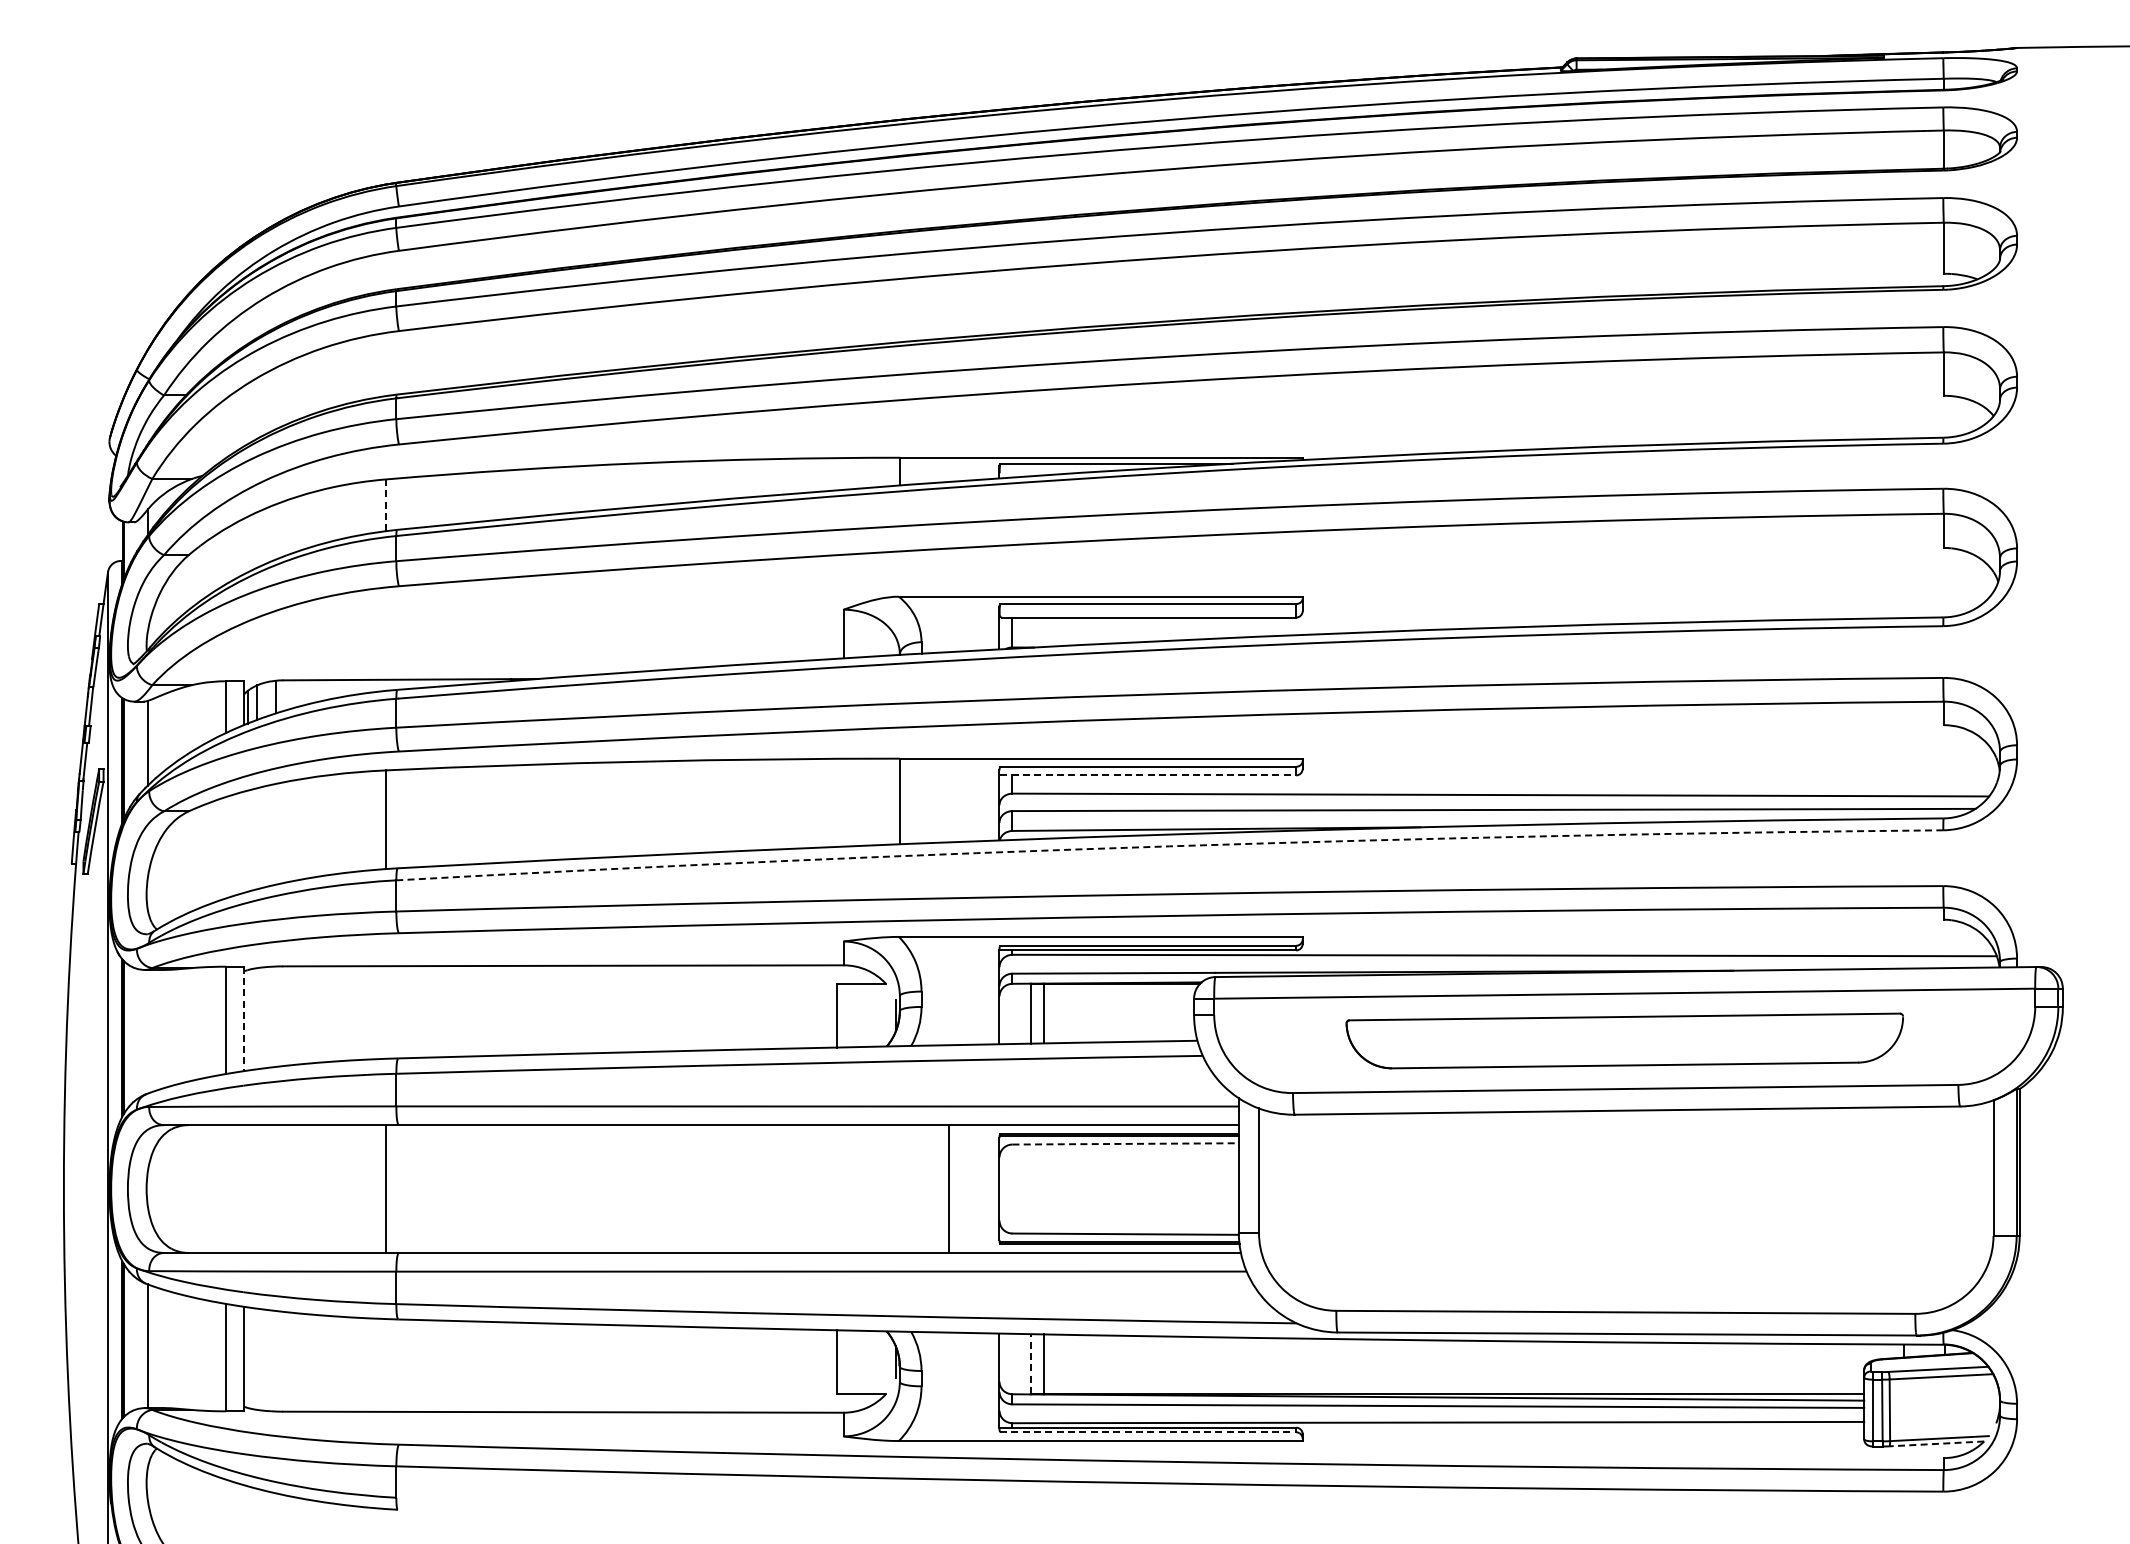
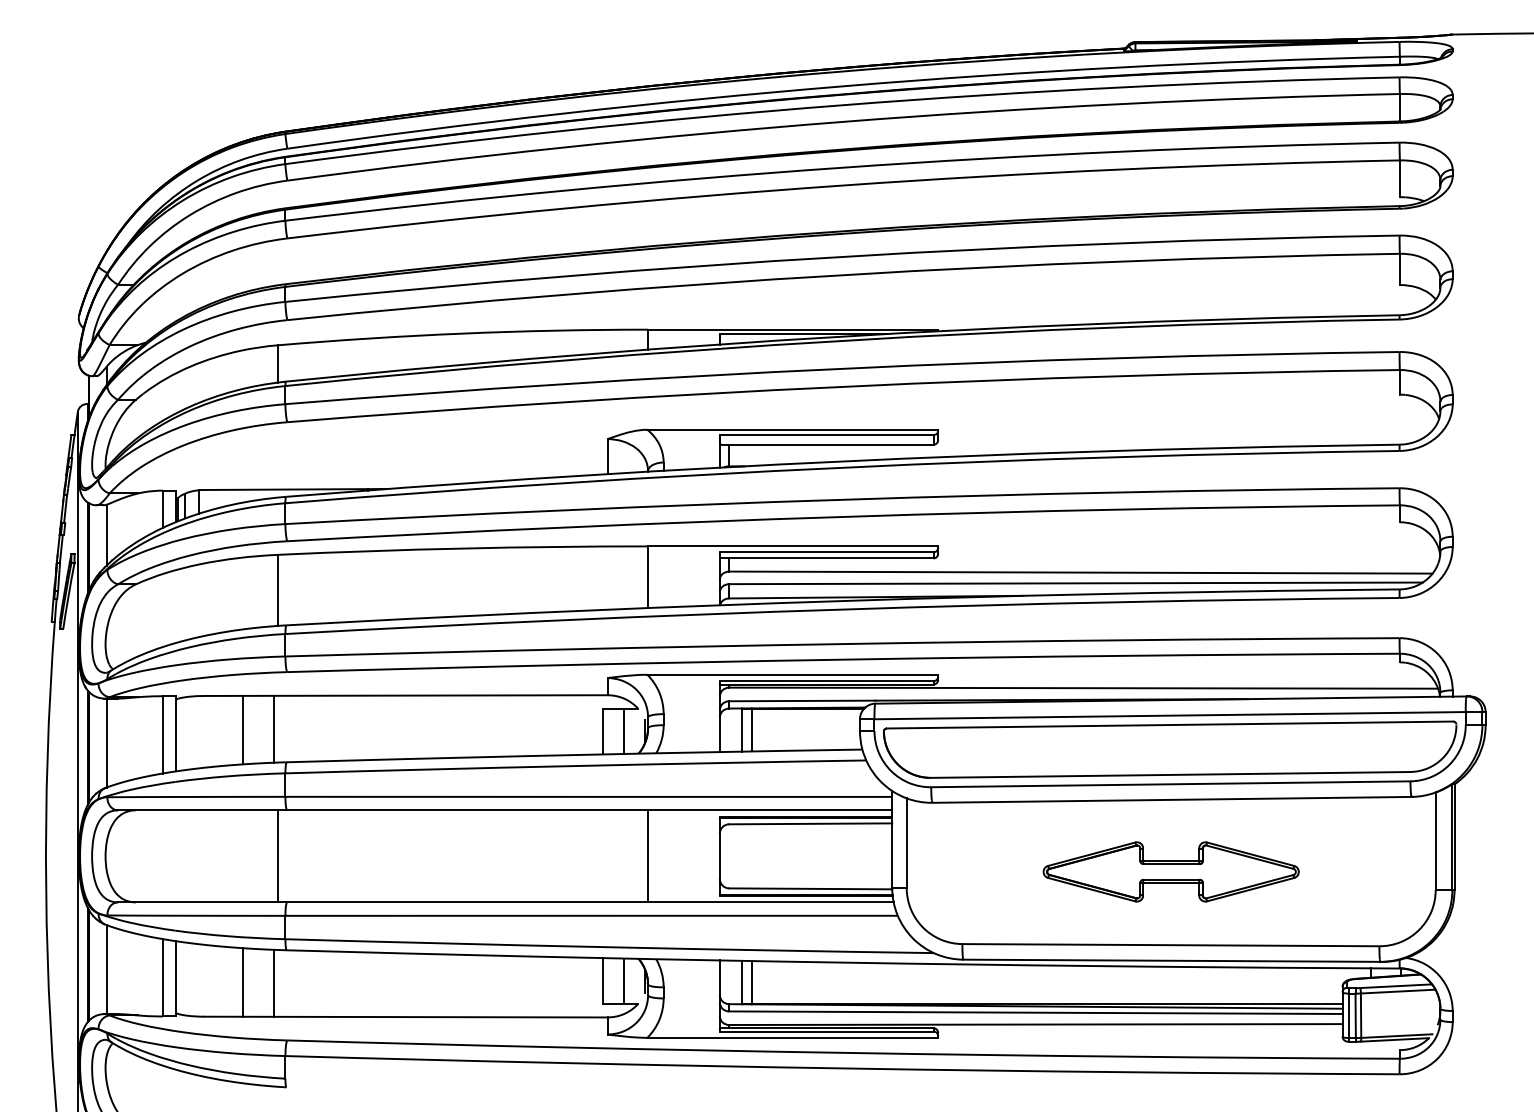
line: (385, 505) -> (277, 364), dashed -> solid
line: (1148, 775) -> (827, 558), dashed -> solid
arc: (1169, 846) -> (842, 609), dashed -> solid
line: (380, 1012) -> (274, 729), added
line: (337, 1013) -> (243, 729), added
line: (866, 1015) -> (624, 731), added
line: (244, 1019) -> (176, 734), dashed -> solid
line: (148, 1031) -> (106, 742), added
part: (1624, 1040) -> (1169, 749), size x1.43
line: (1126, 1143) -> (811, 823), dashed -> solid
line: (948, 1188) -> (647, 855), moved
part: (1626, 1210) -> (1171, 871), added
line: (866, 1361) -> (624, 980), added
line: (337, 1363) -> (243, 981), added
line: (380, 1364) -> (274, 982), added
line: (1030, 1364) -> (742, 982), dashed -> solid
line: (1148, 1432) -> (827, 1031), dashed -> solid
line: (1936, 1443) -> (1394, 1039), dashed -> solid

